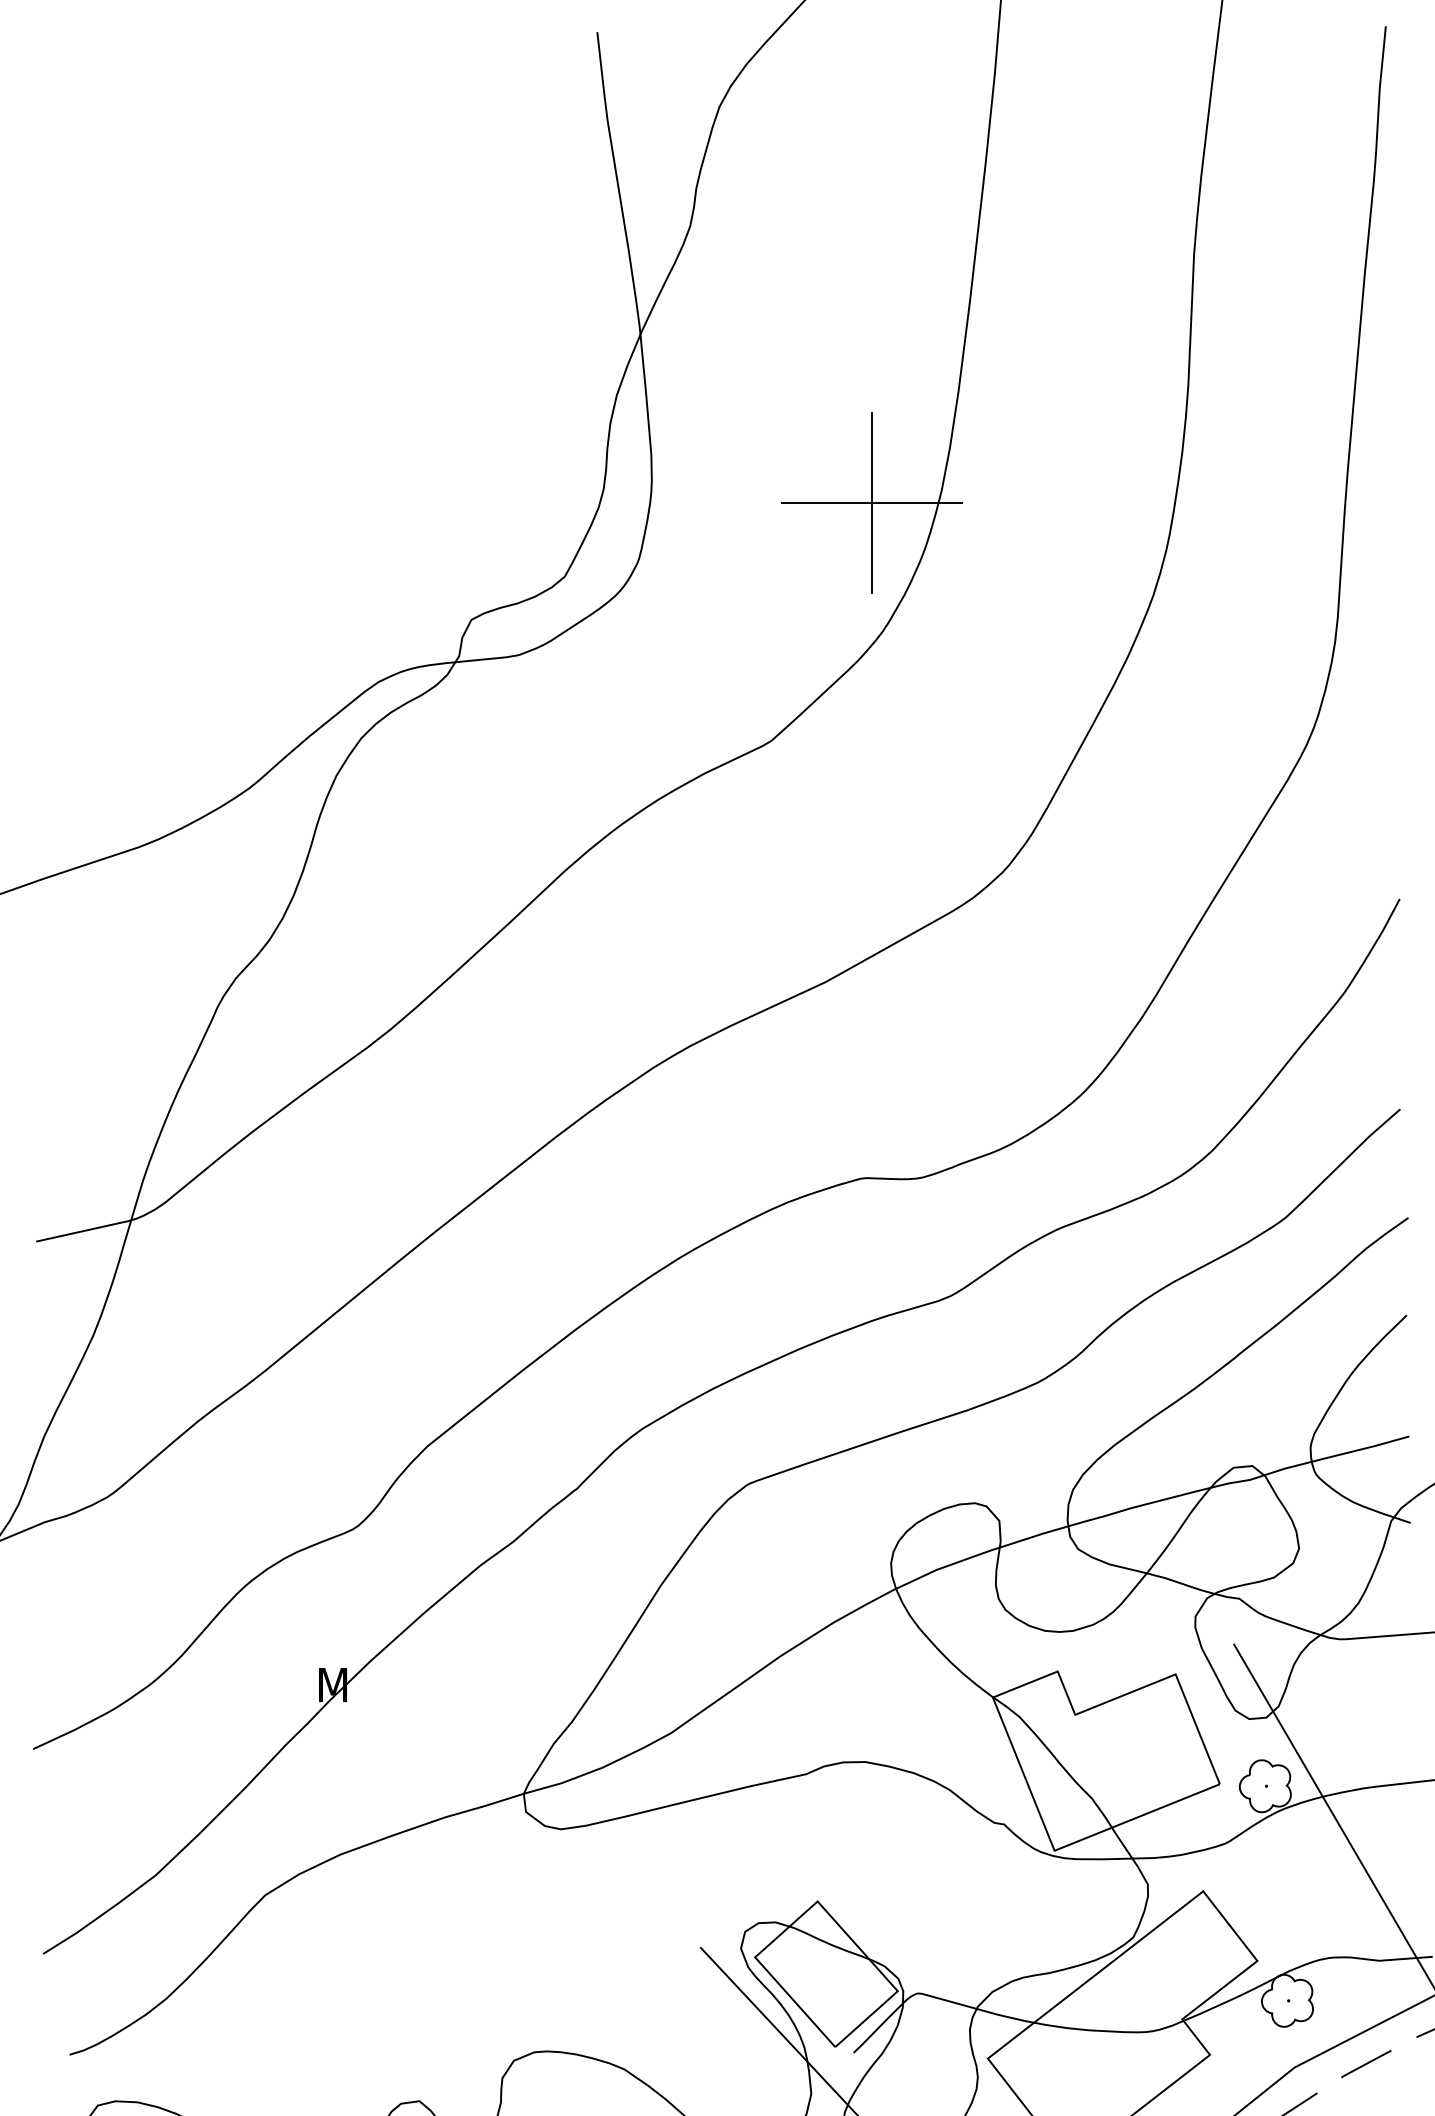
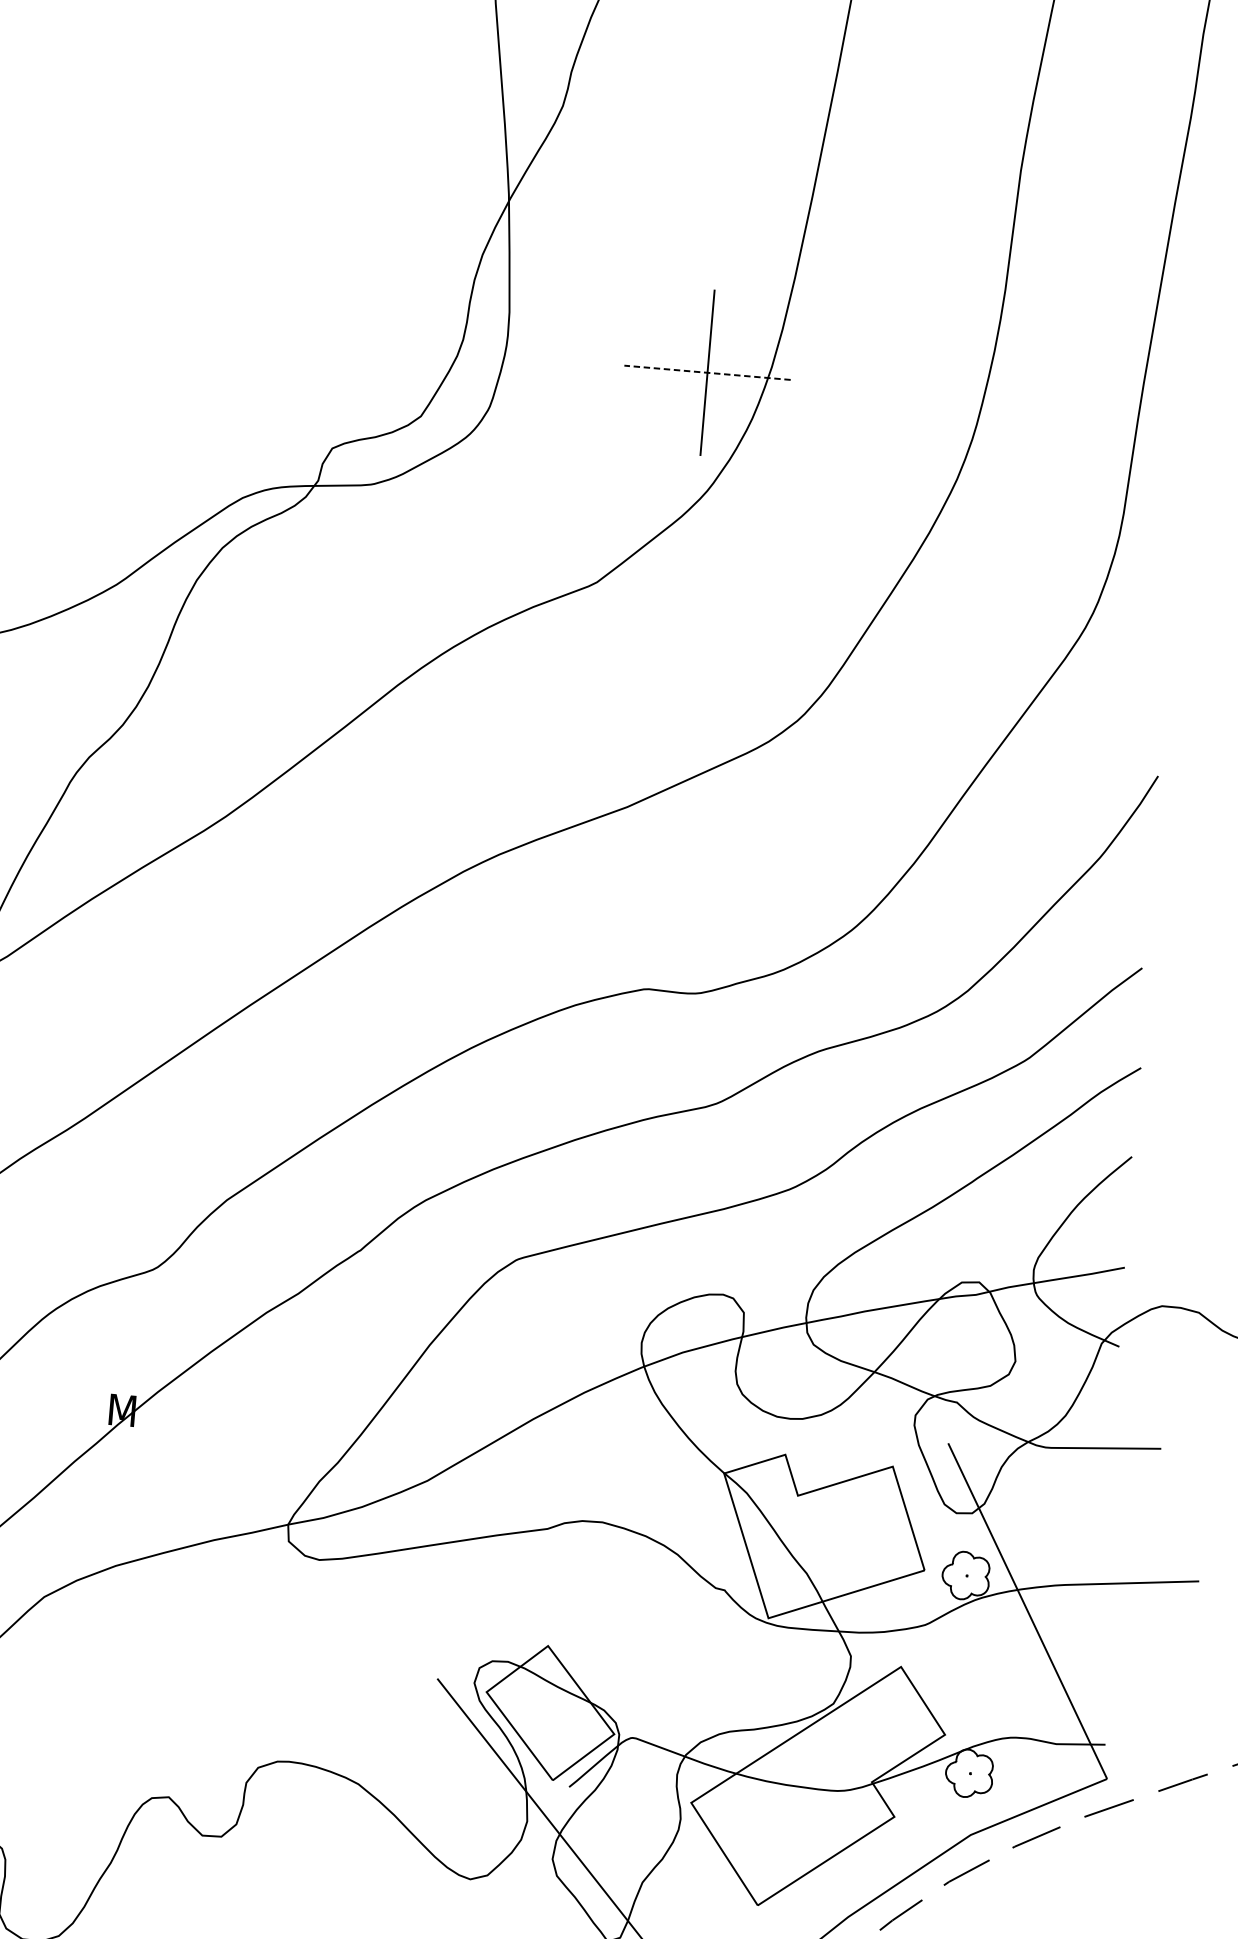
line: (871, 502) -> (706, 372), solid -> dashed

